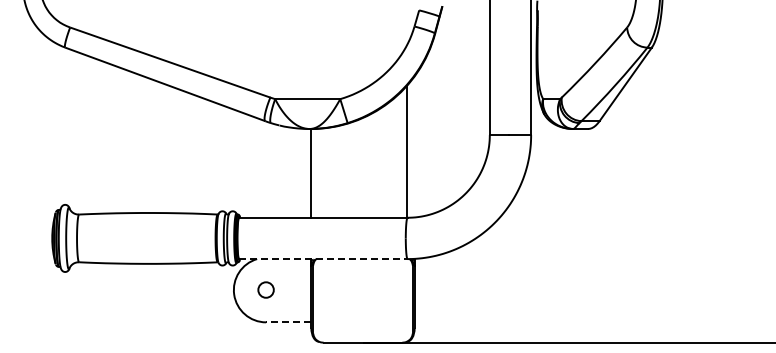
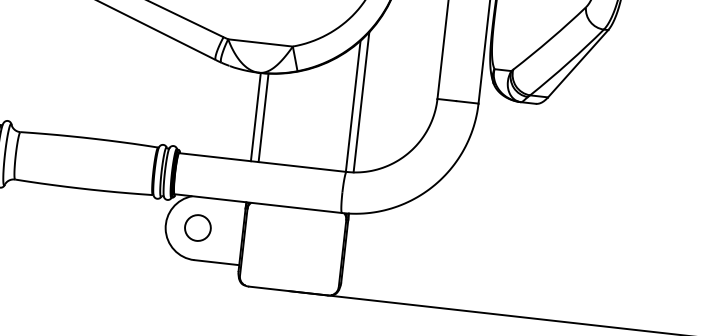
line: (414, 146) -> (361, 101), added
line: (319, 172) -> (264, 117), added
line: (323, 259) -> (258, 204), dashed -> solid
circle: (265, 289) -> (197, 227), size x1.67
line: (288, 322) -> (216, 262), dashed -> solid

